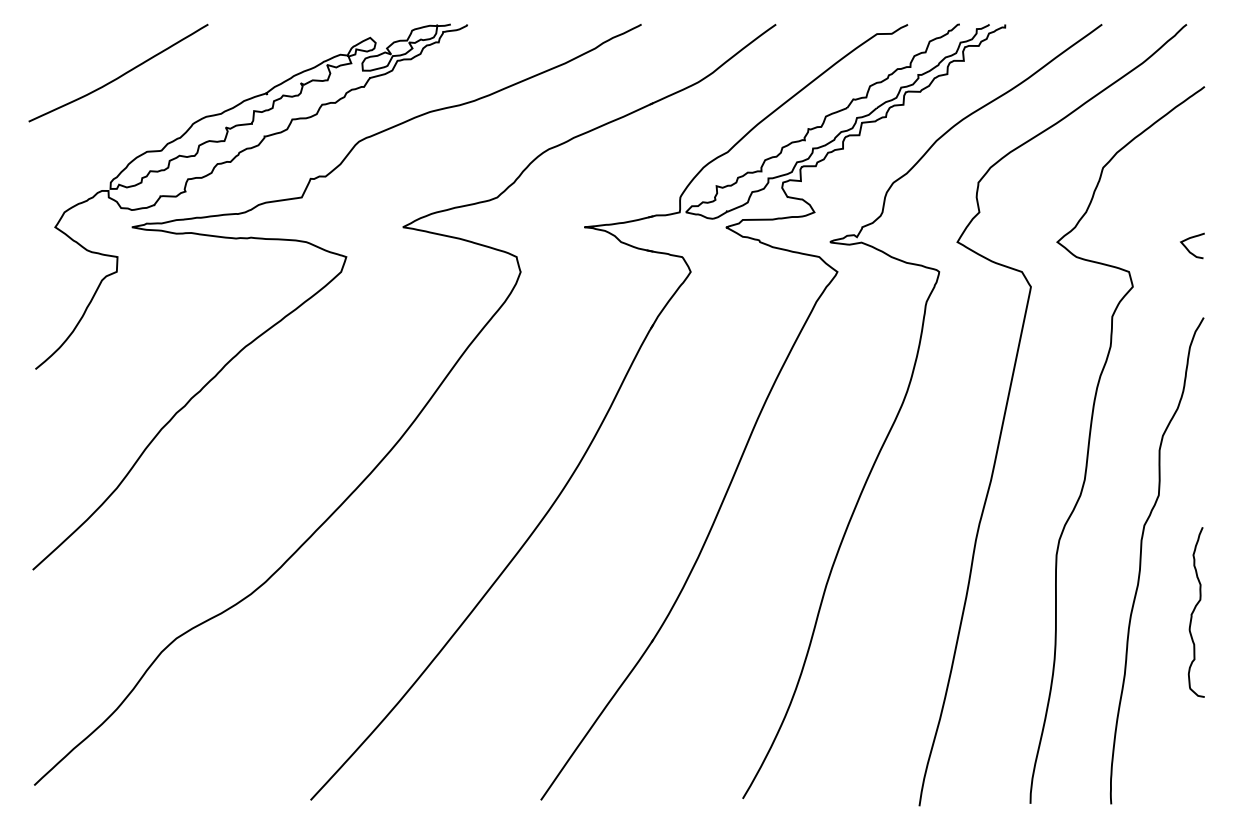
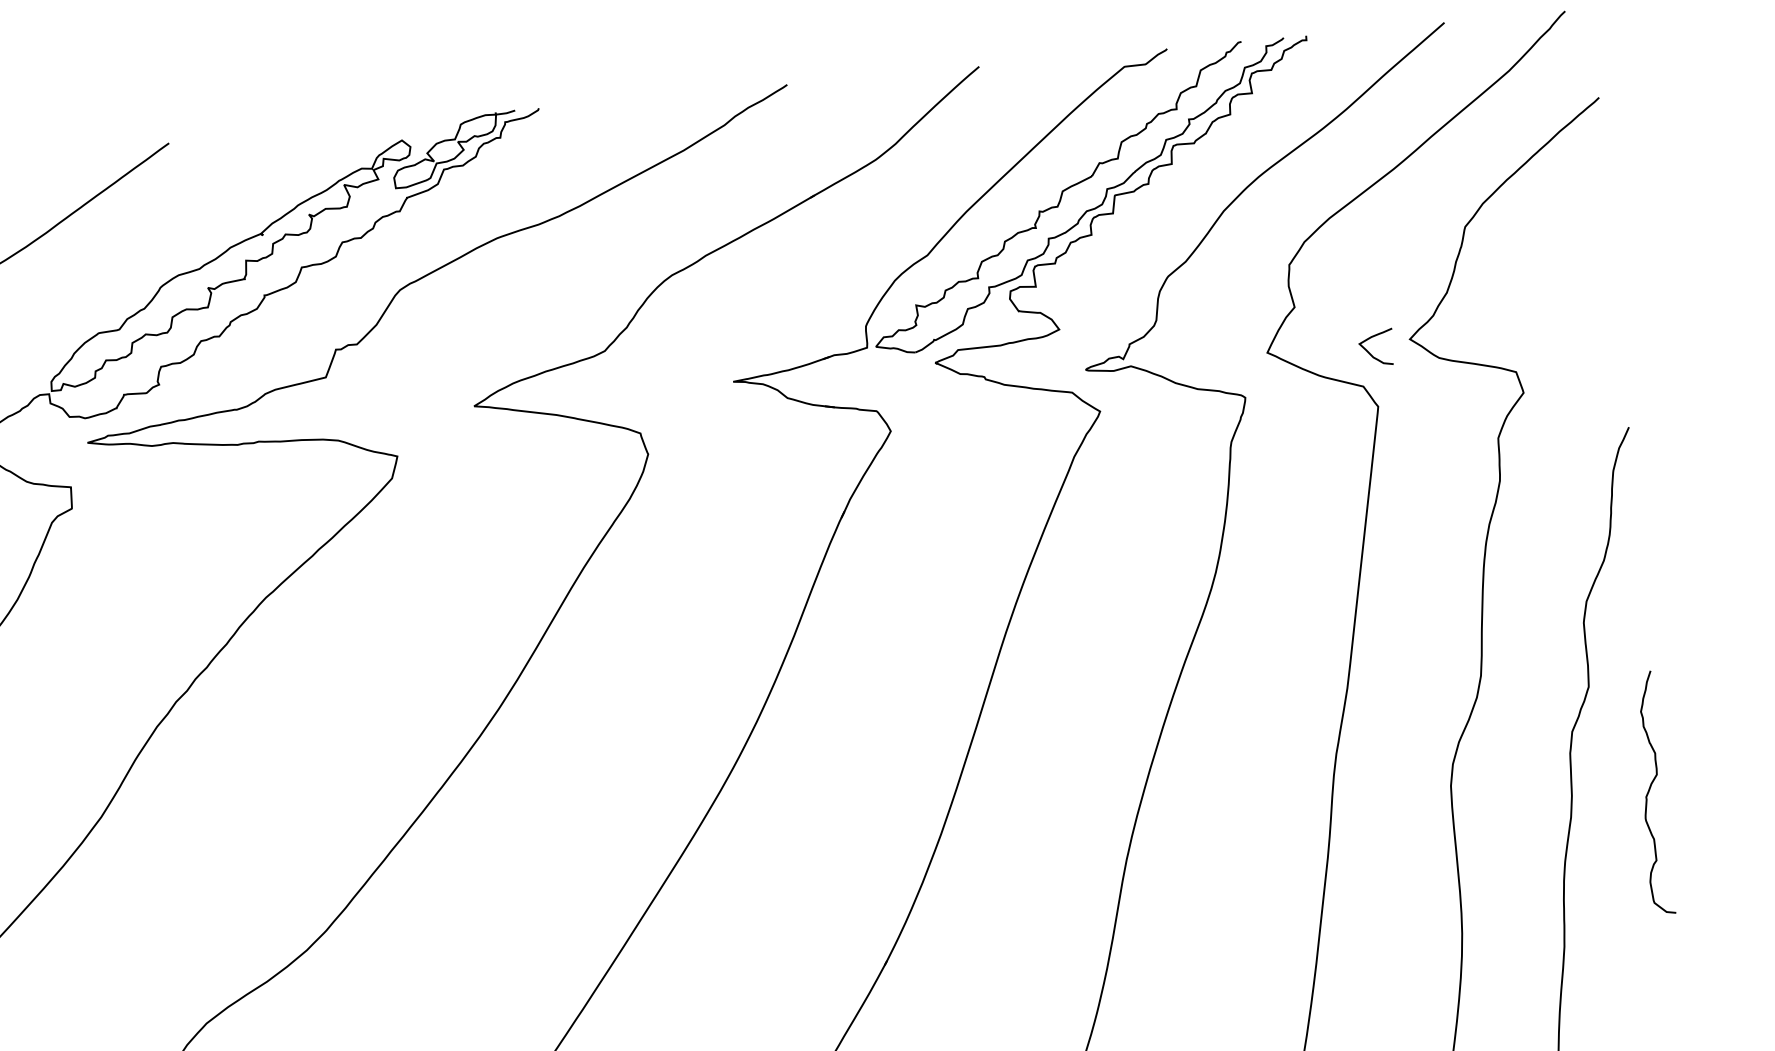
curve: (1187, 247) -> (1369, 350), moved
curve: (1194, 611) -> (1650, 792), moved

